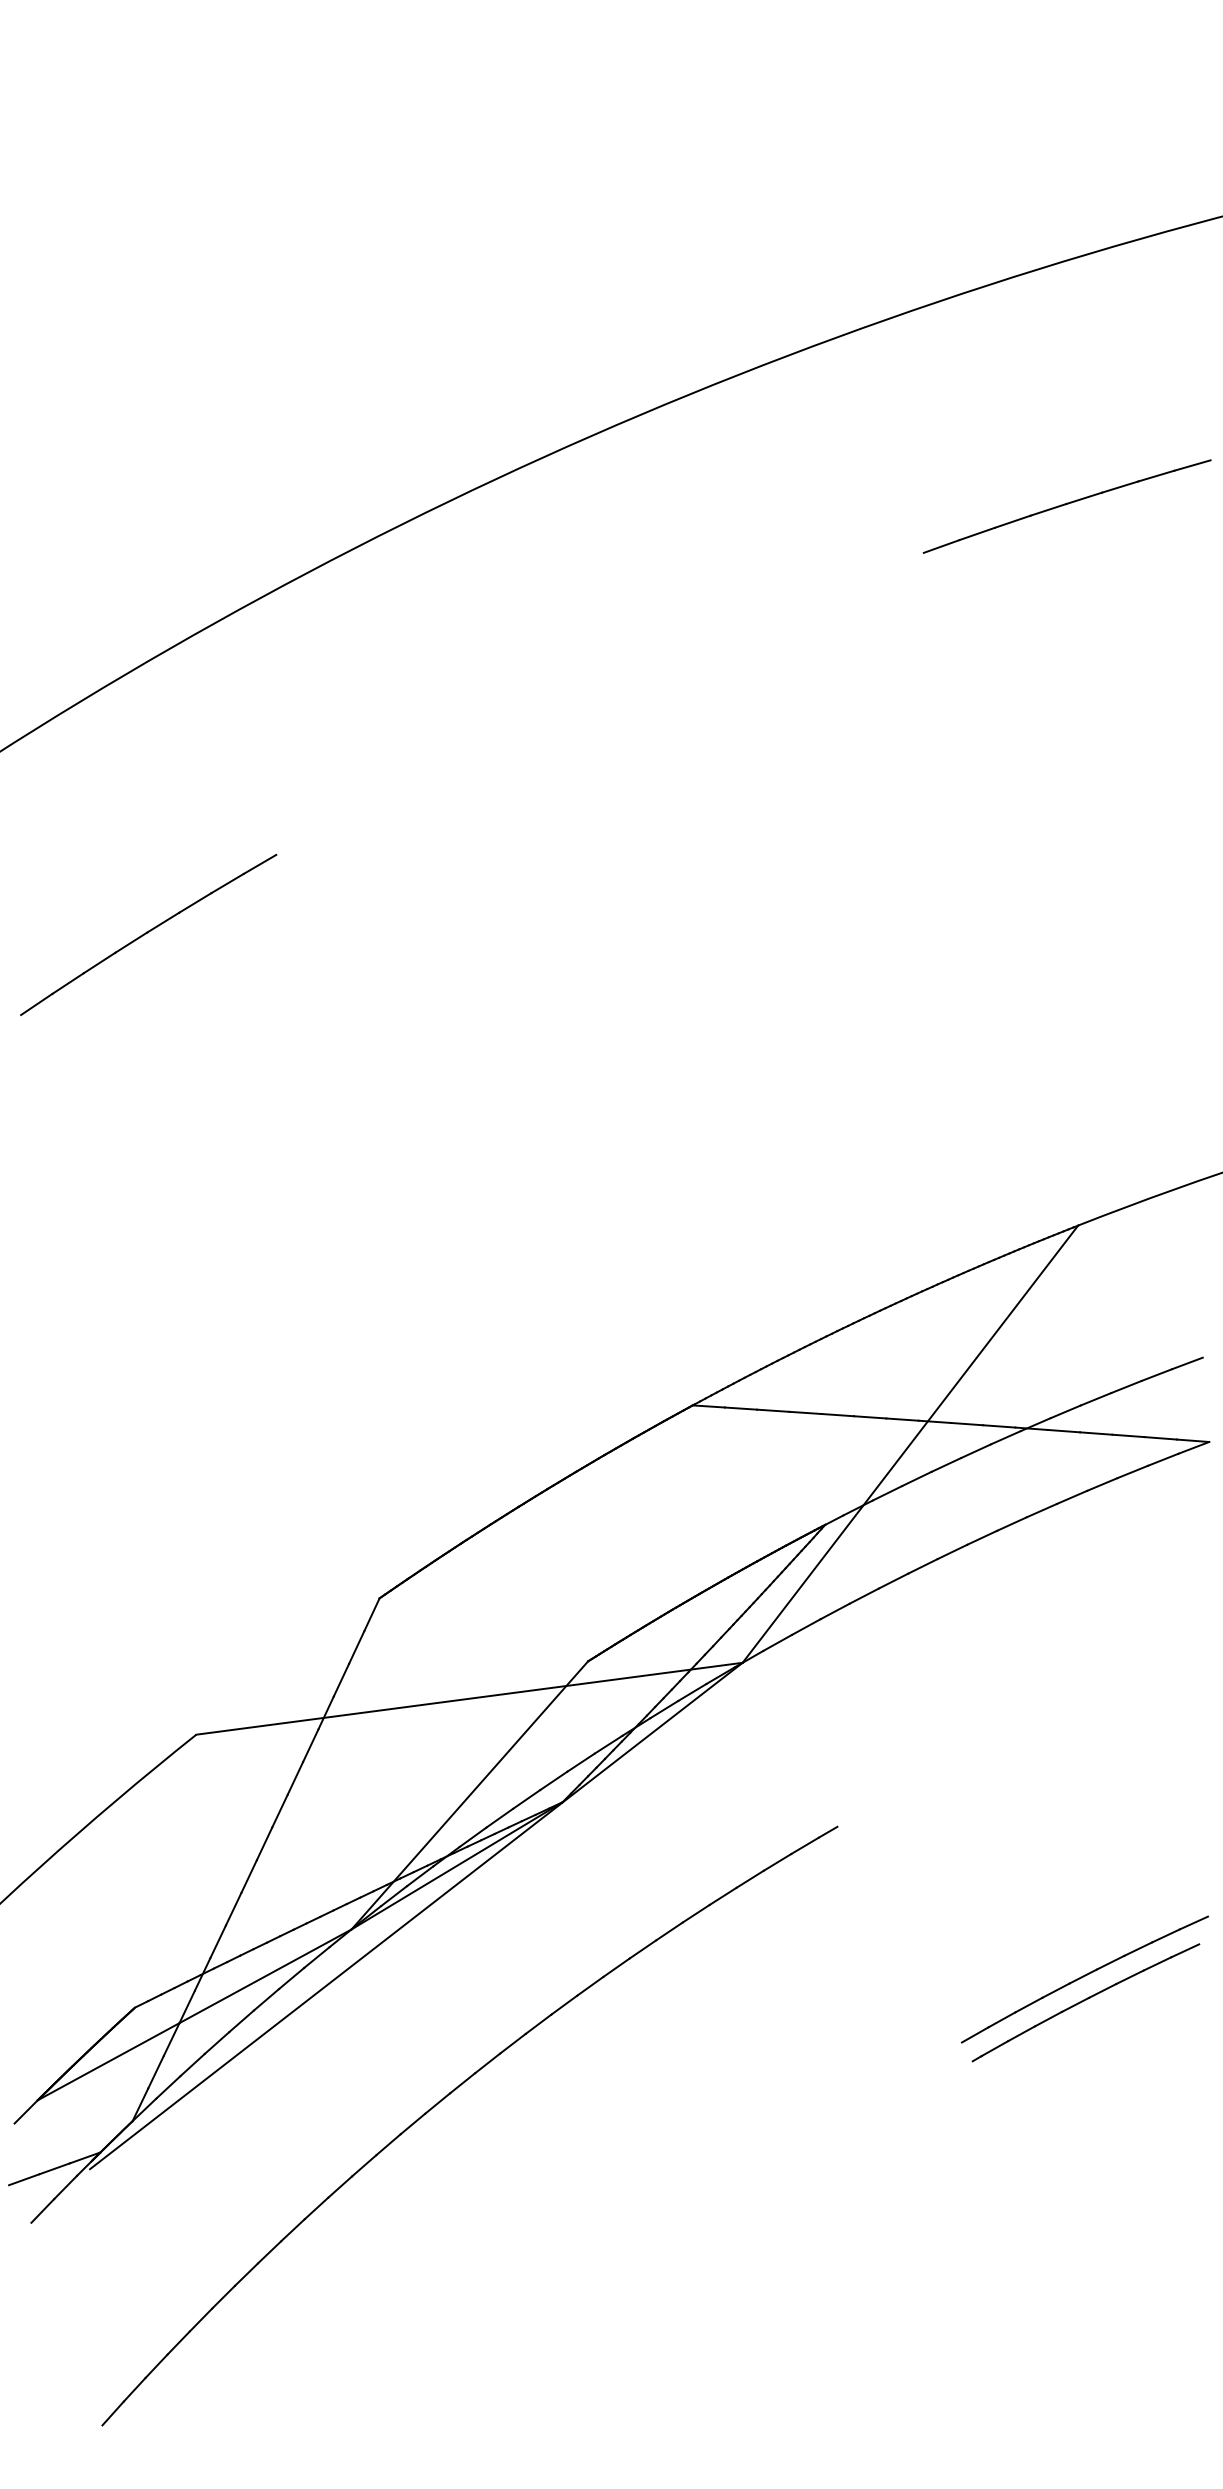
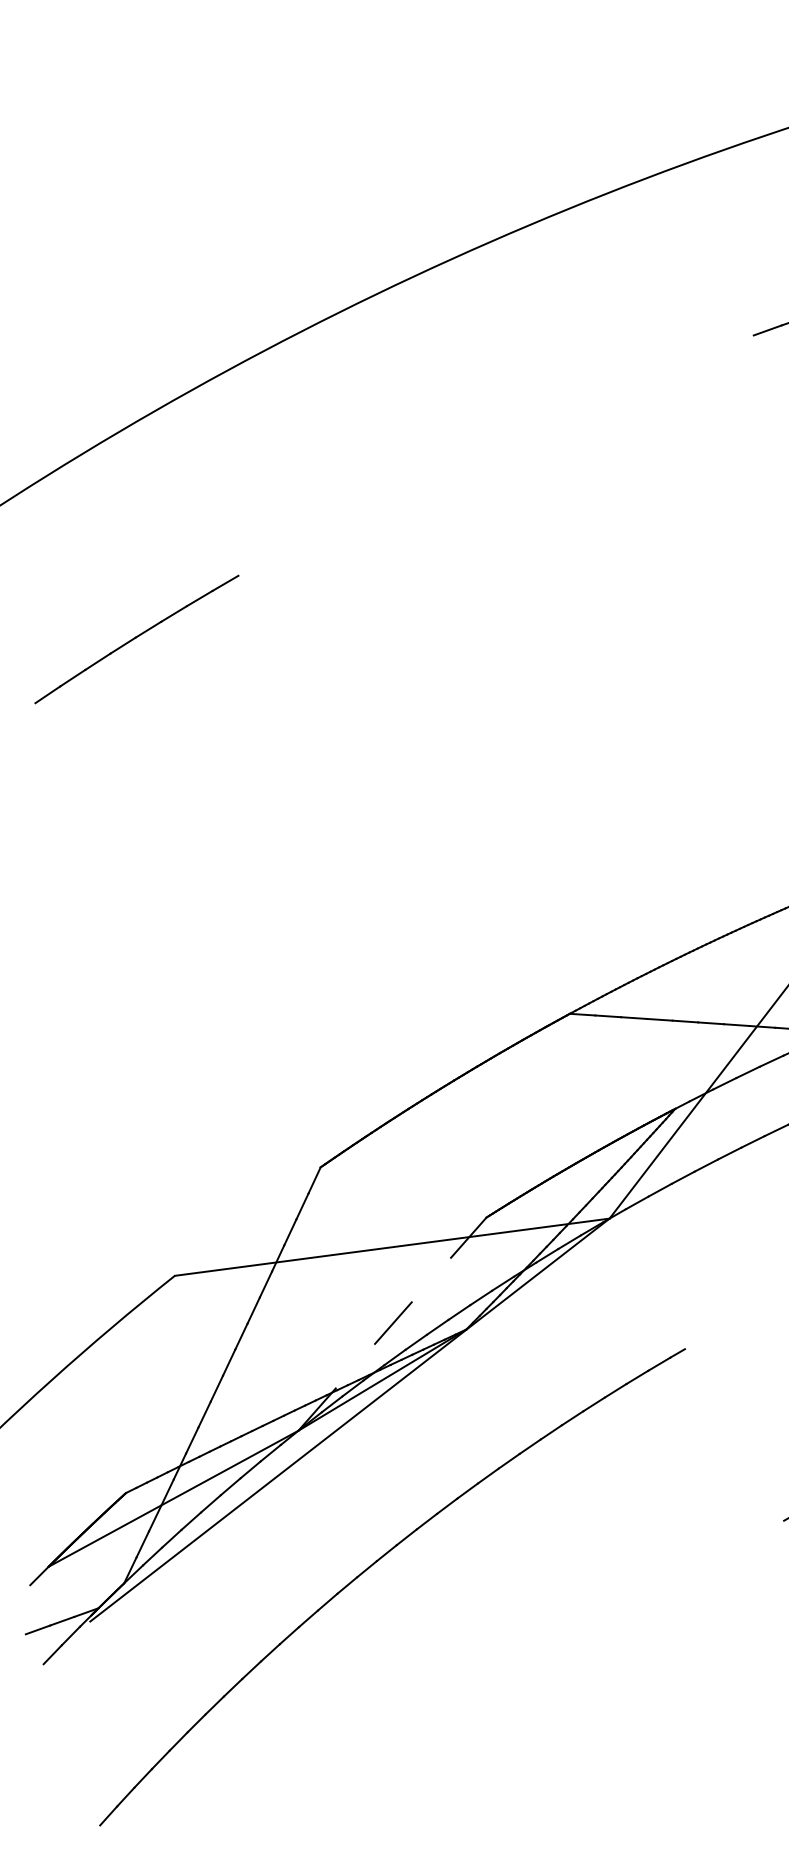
line: (469, 1795) -> (392, 1324), solid -> dashed

